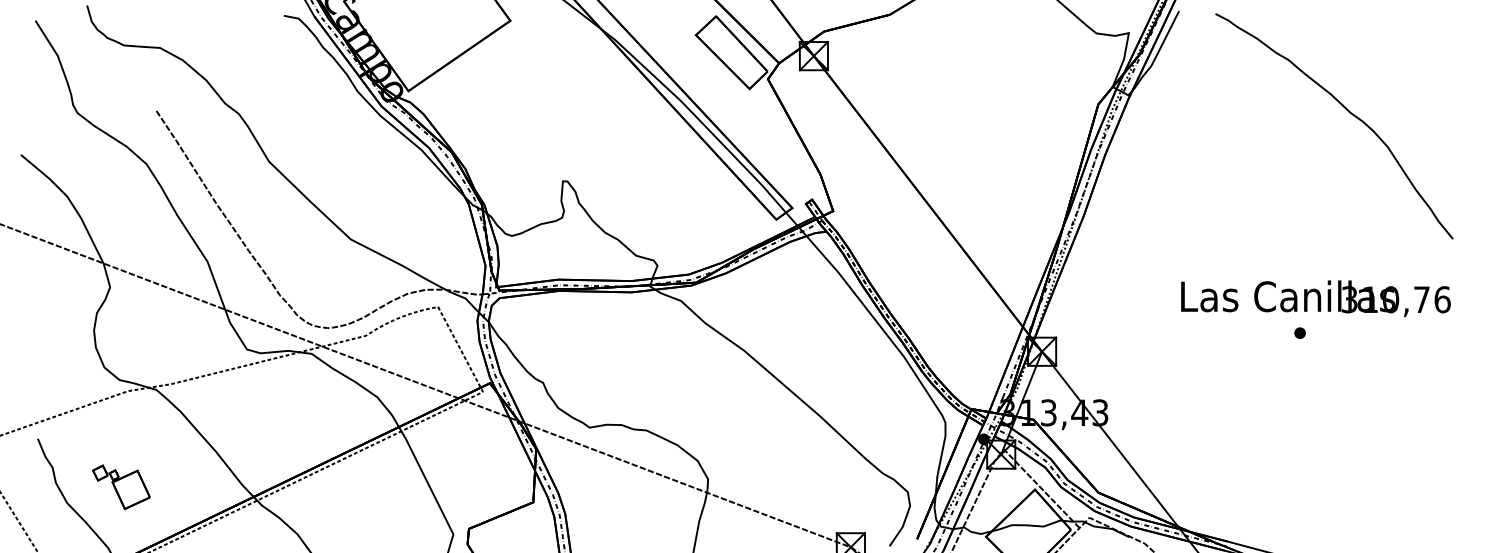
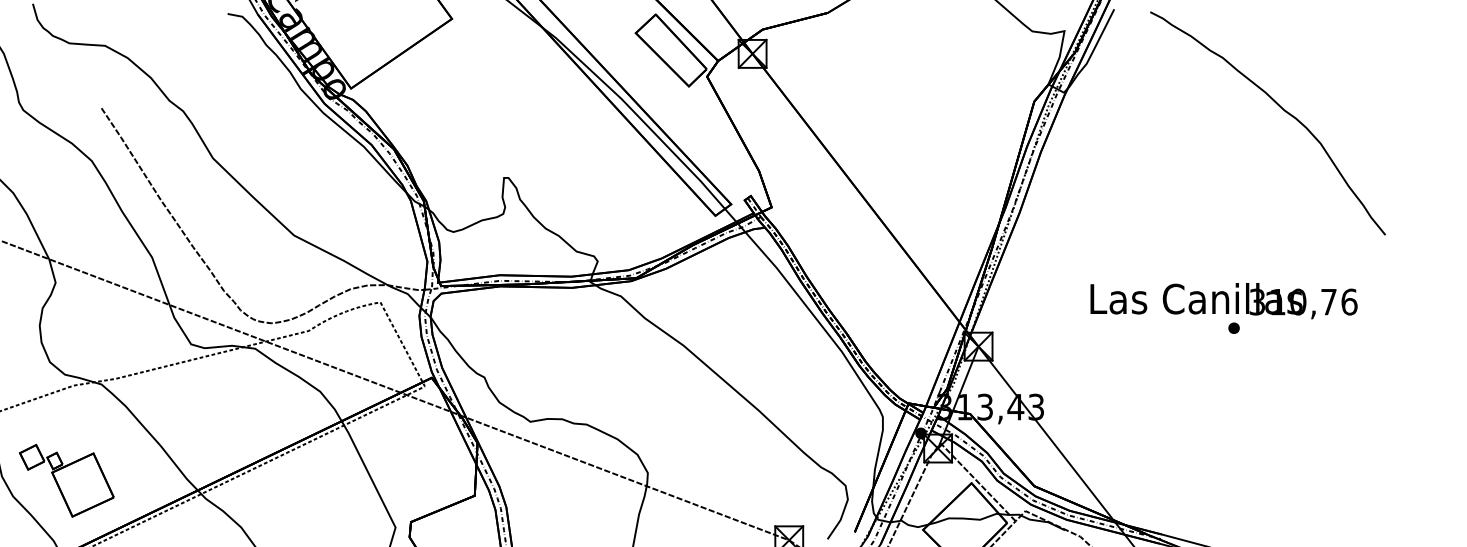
text: (1315, 298) -> (1223, 300), moved
part: (121, 487) -> (66, 481), size x1.67

